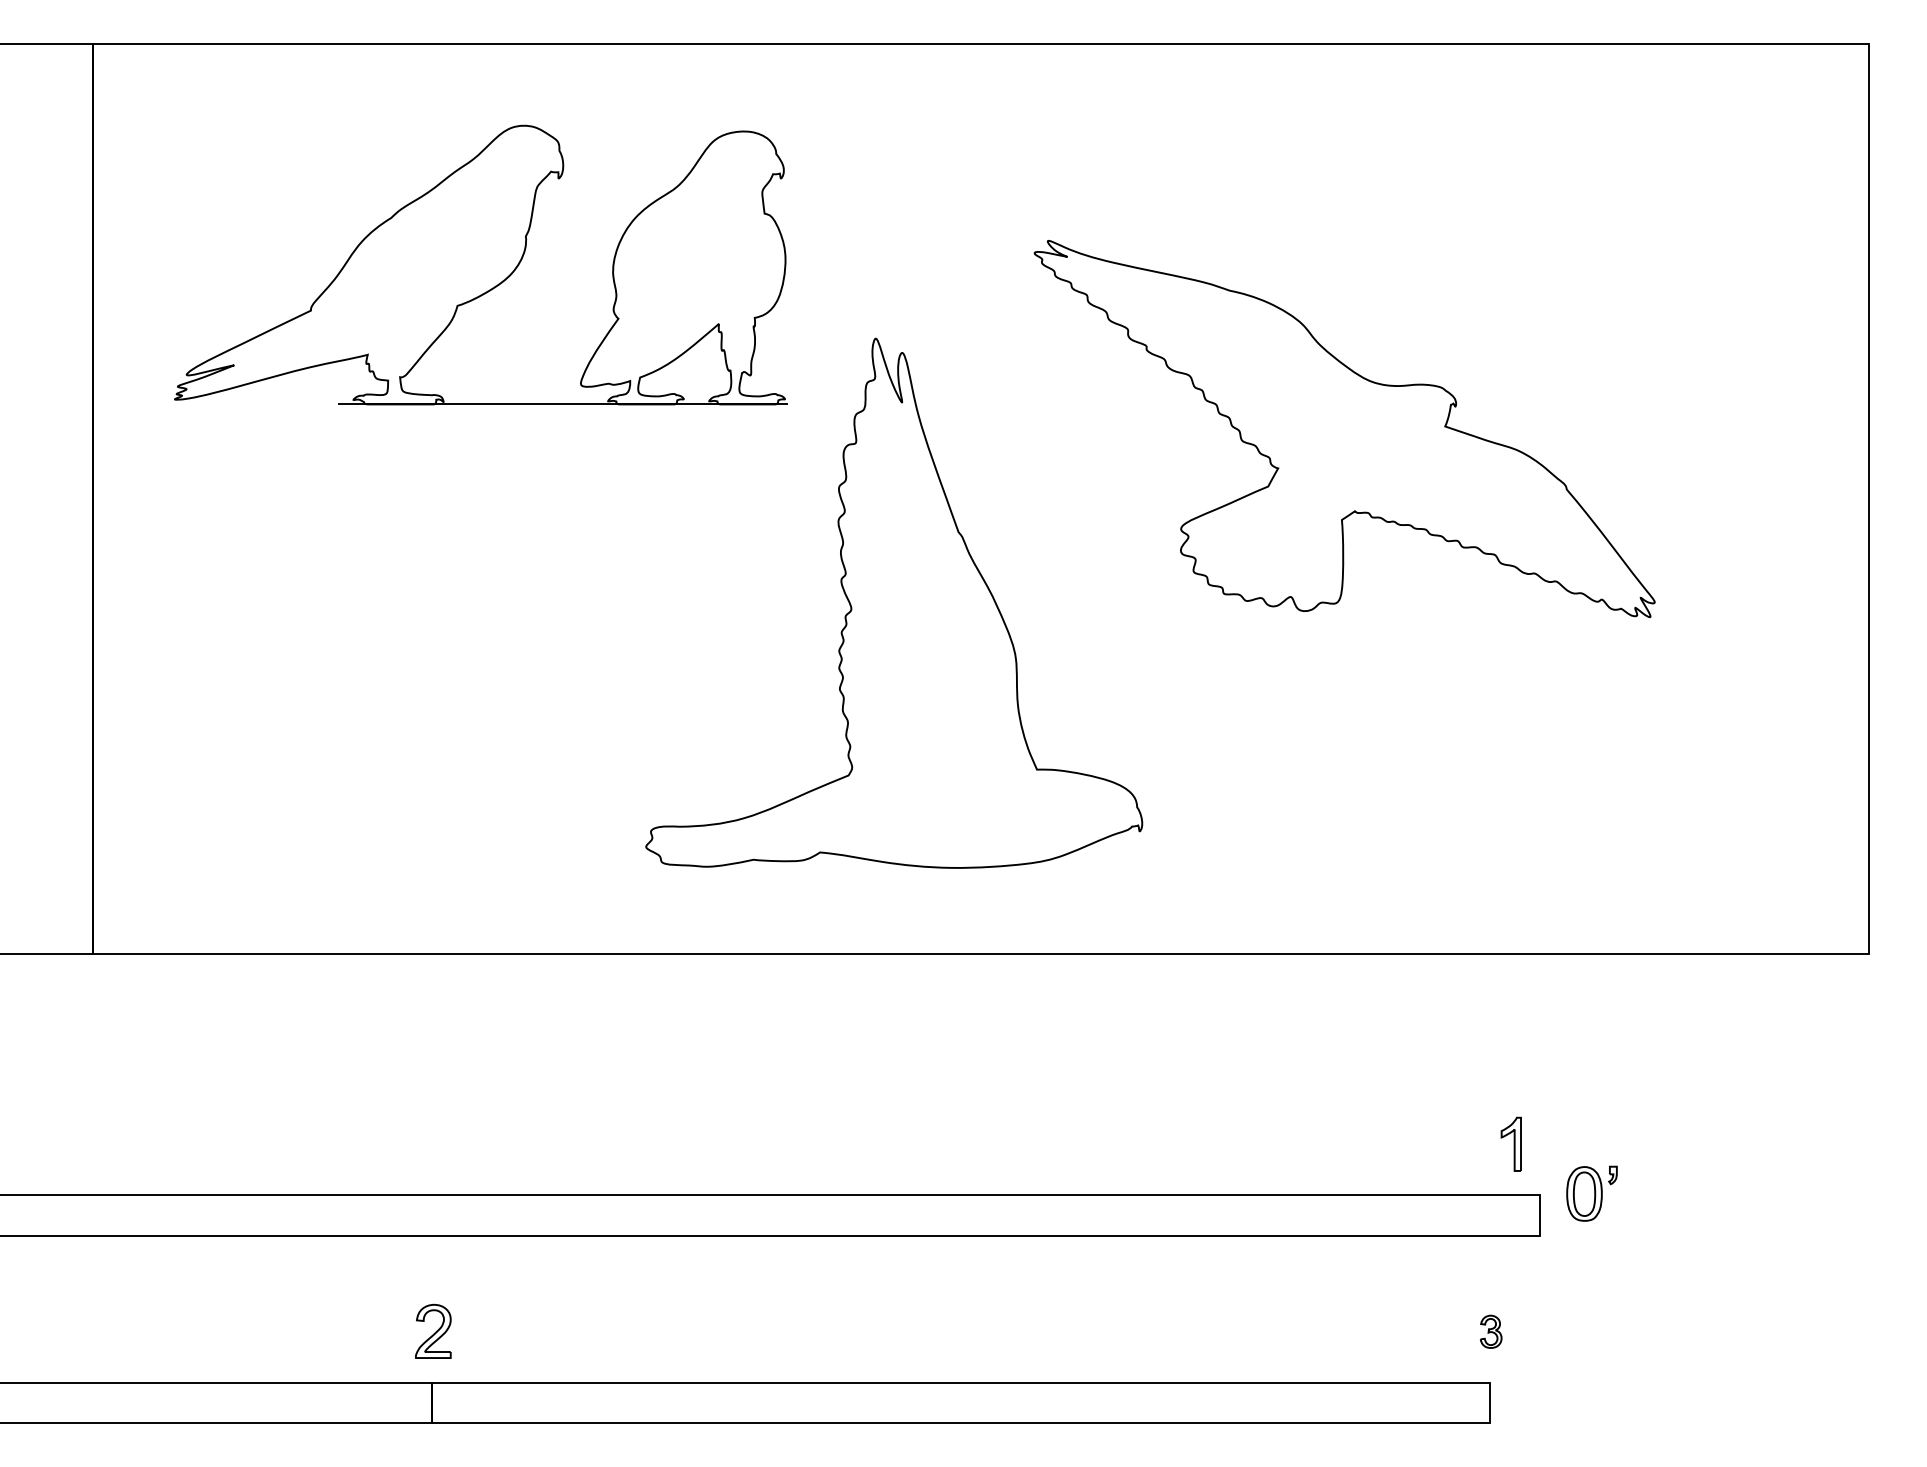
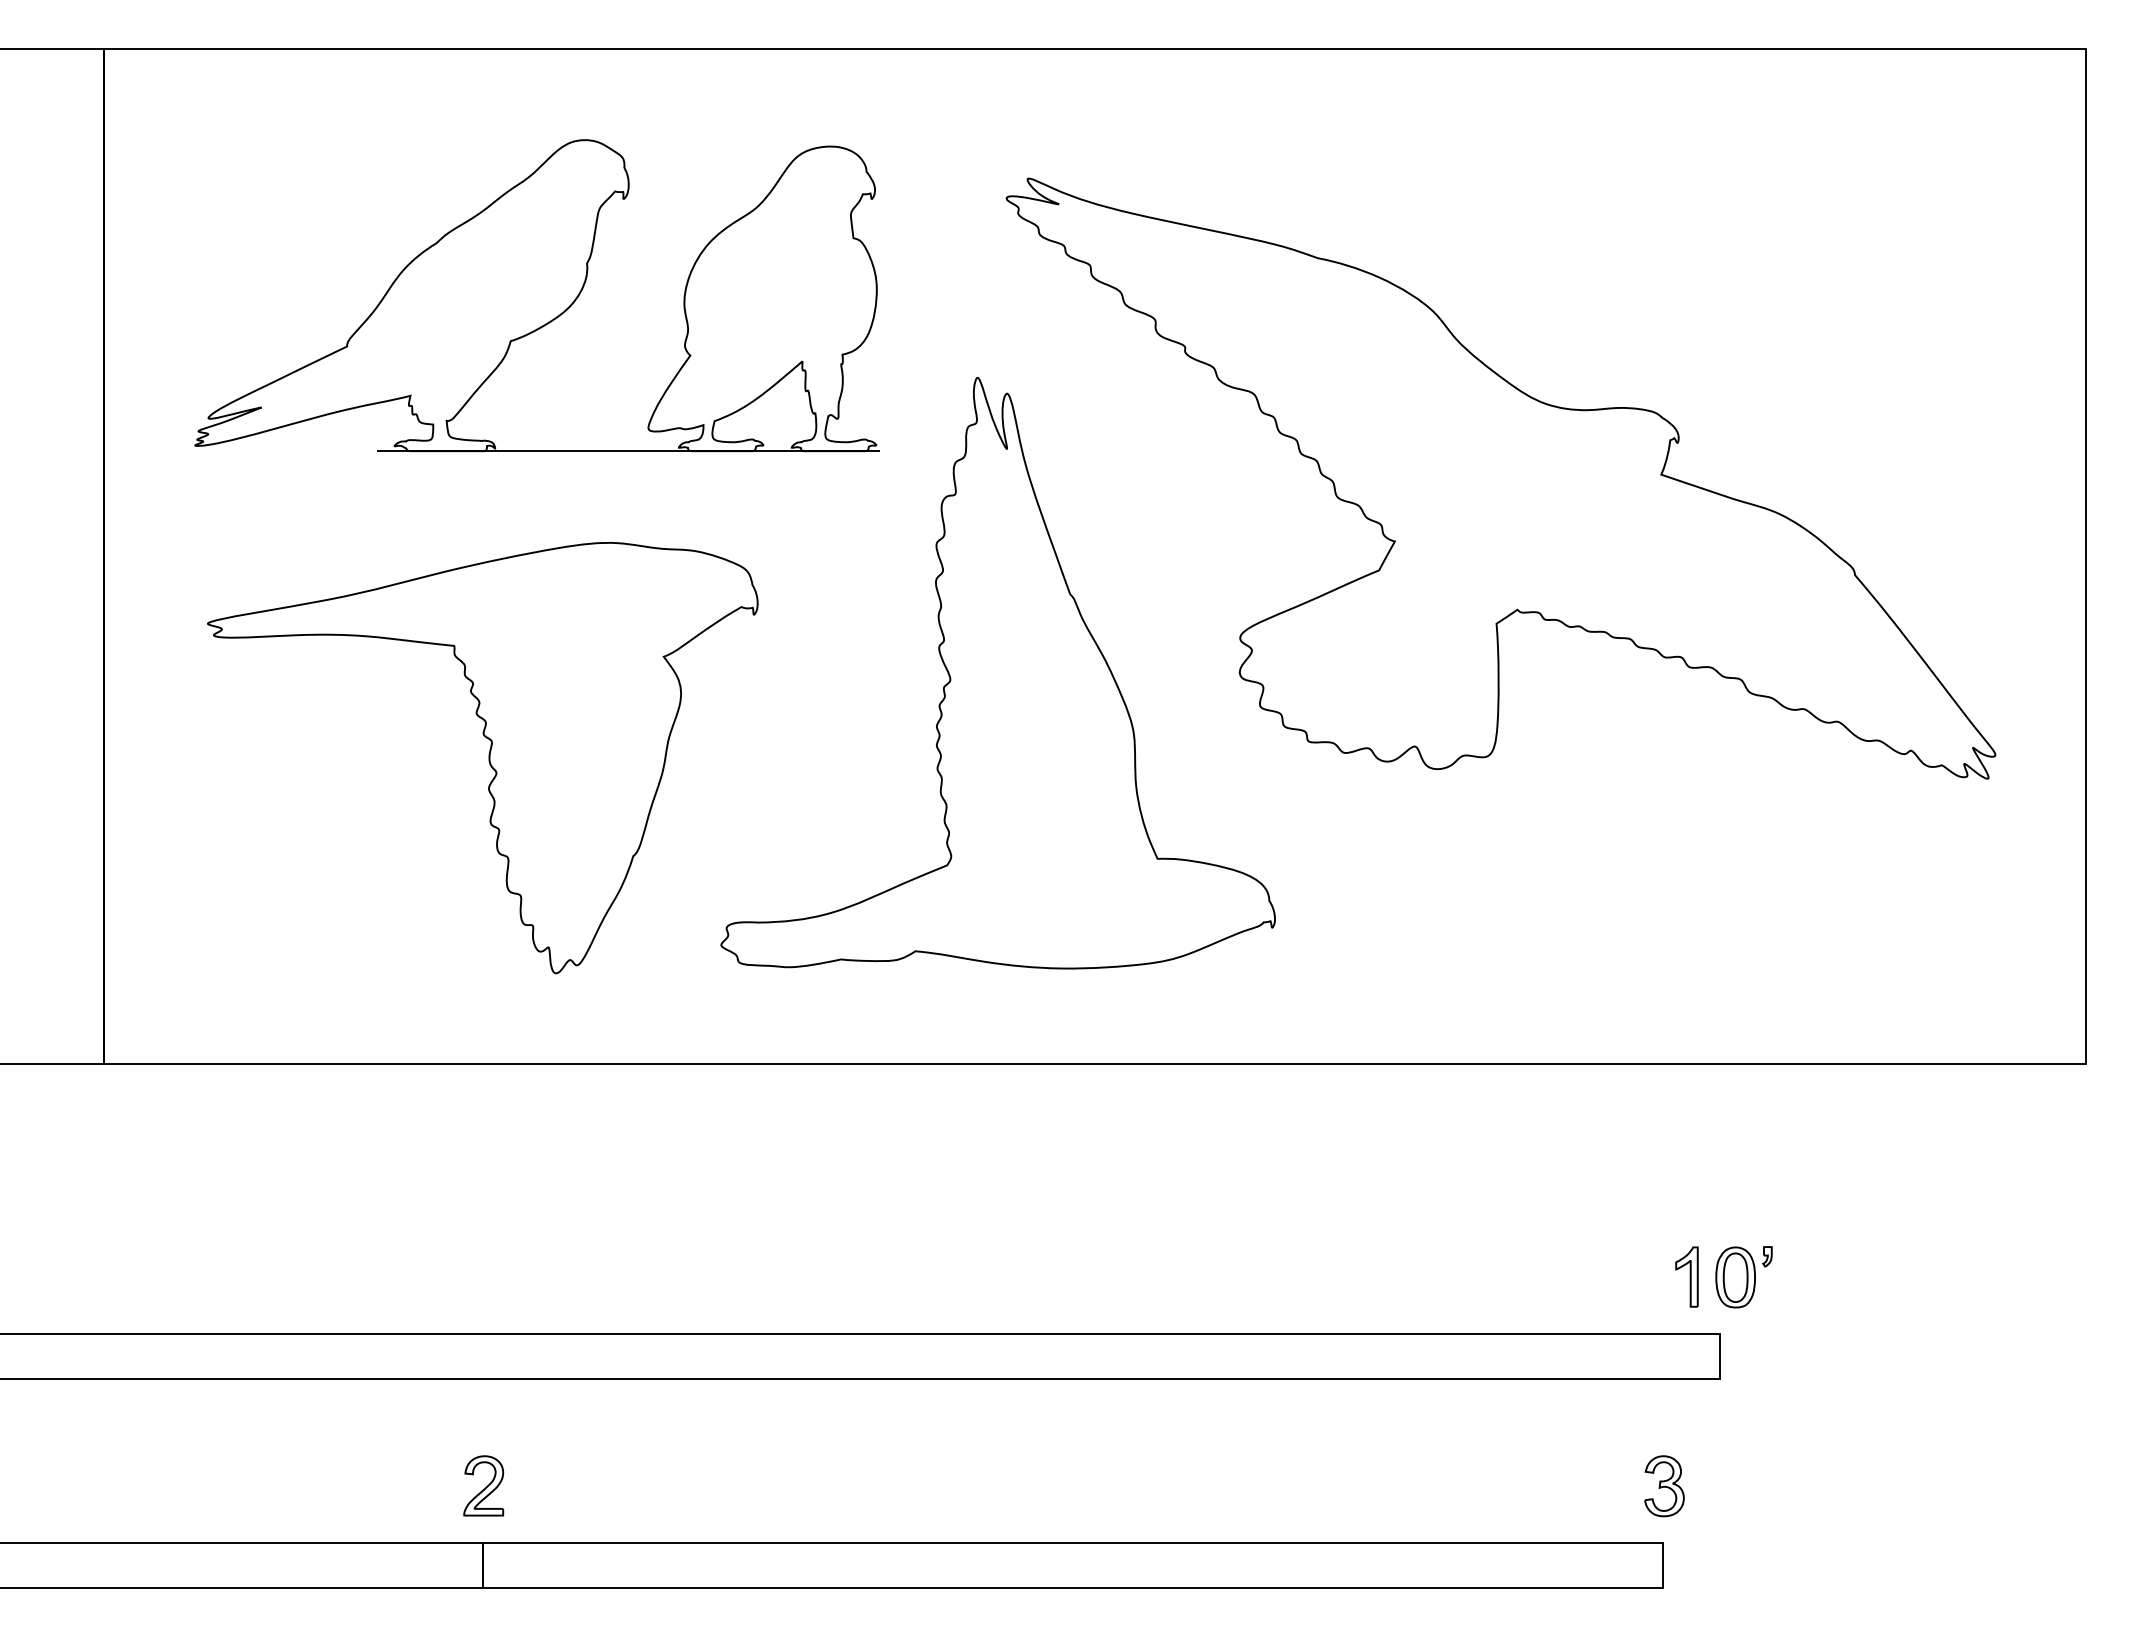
part: (1344, 428) -> (1500, 478), size x1.43
part: (432, 679) -> (482, 758), added
part: (1591, 1193) -> (1743, 1277), moved
part: (1491, 1331) -> (1664, 1486), size x1.67

